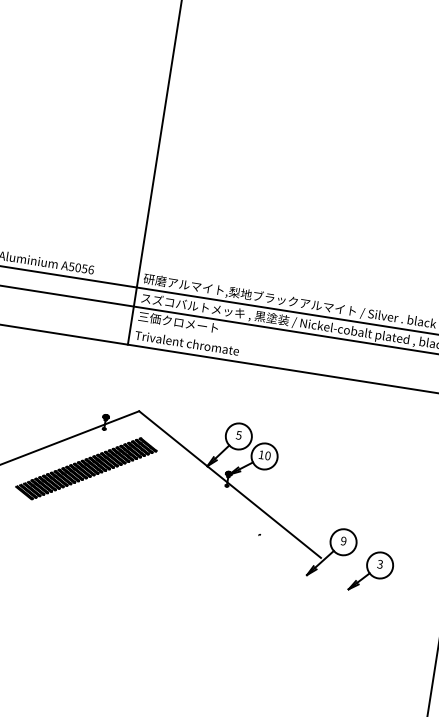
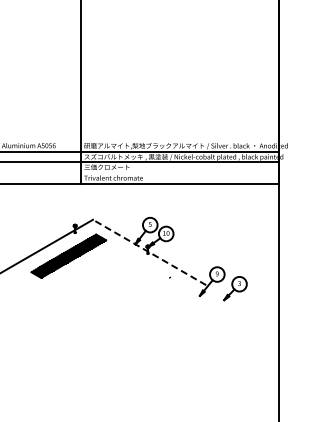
line: (229, 484) -> (149, 252), solid -> dashed

